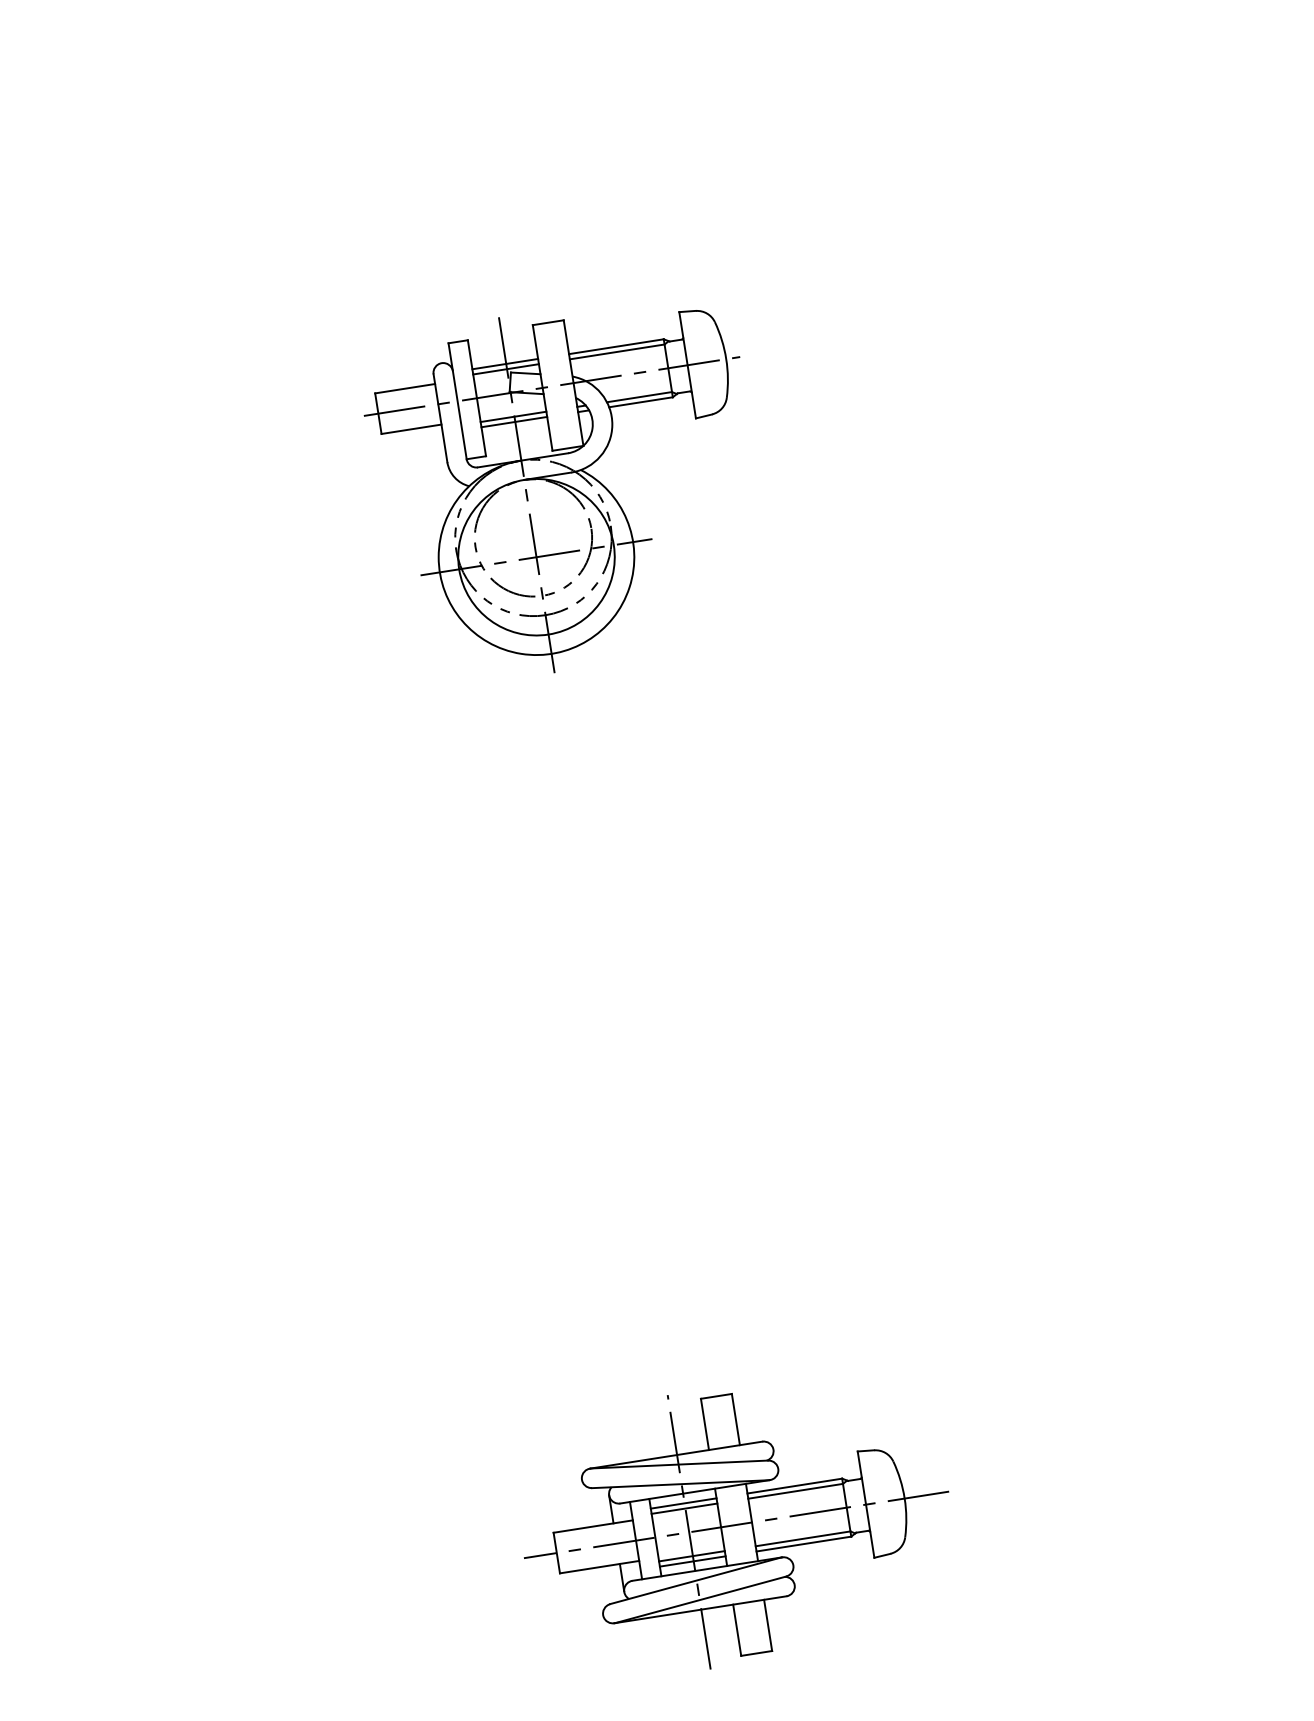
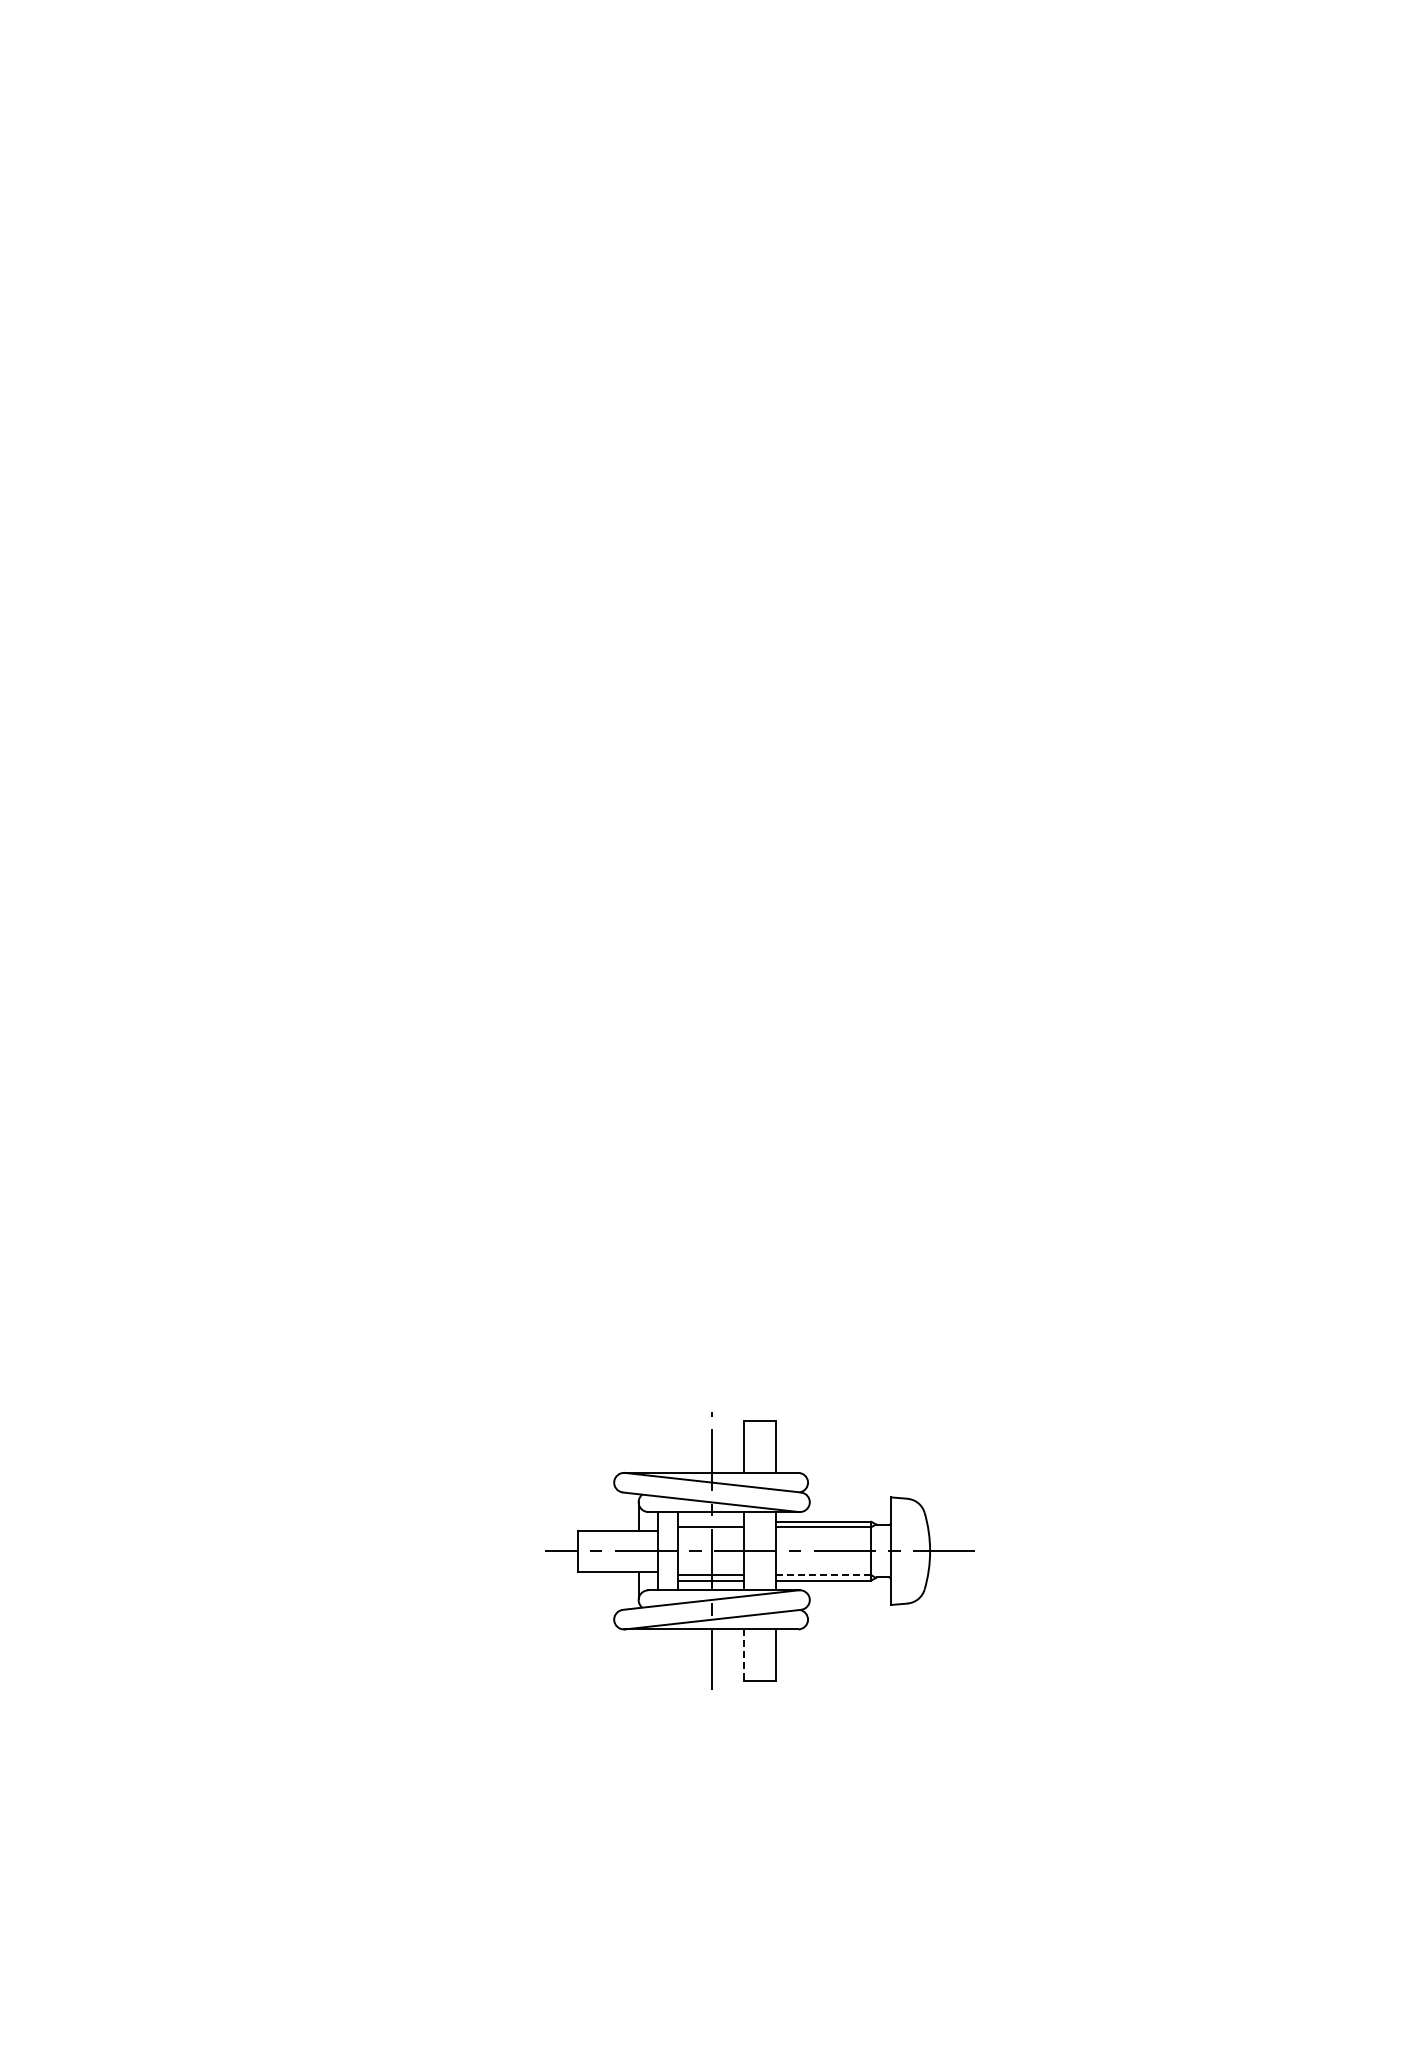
part: (567, 488) -> (753, 501), removed
line: (683, 1503) -> (710, 1521), removed
line: (803, 1539) -> (823, 1575), solid -> dashed
line: (737, 1630) -> (744, 1655), solid -> dashed

